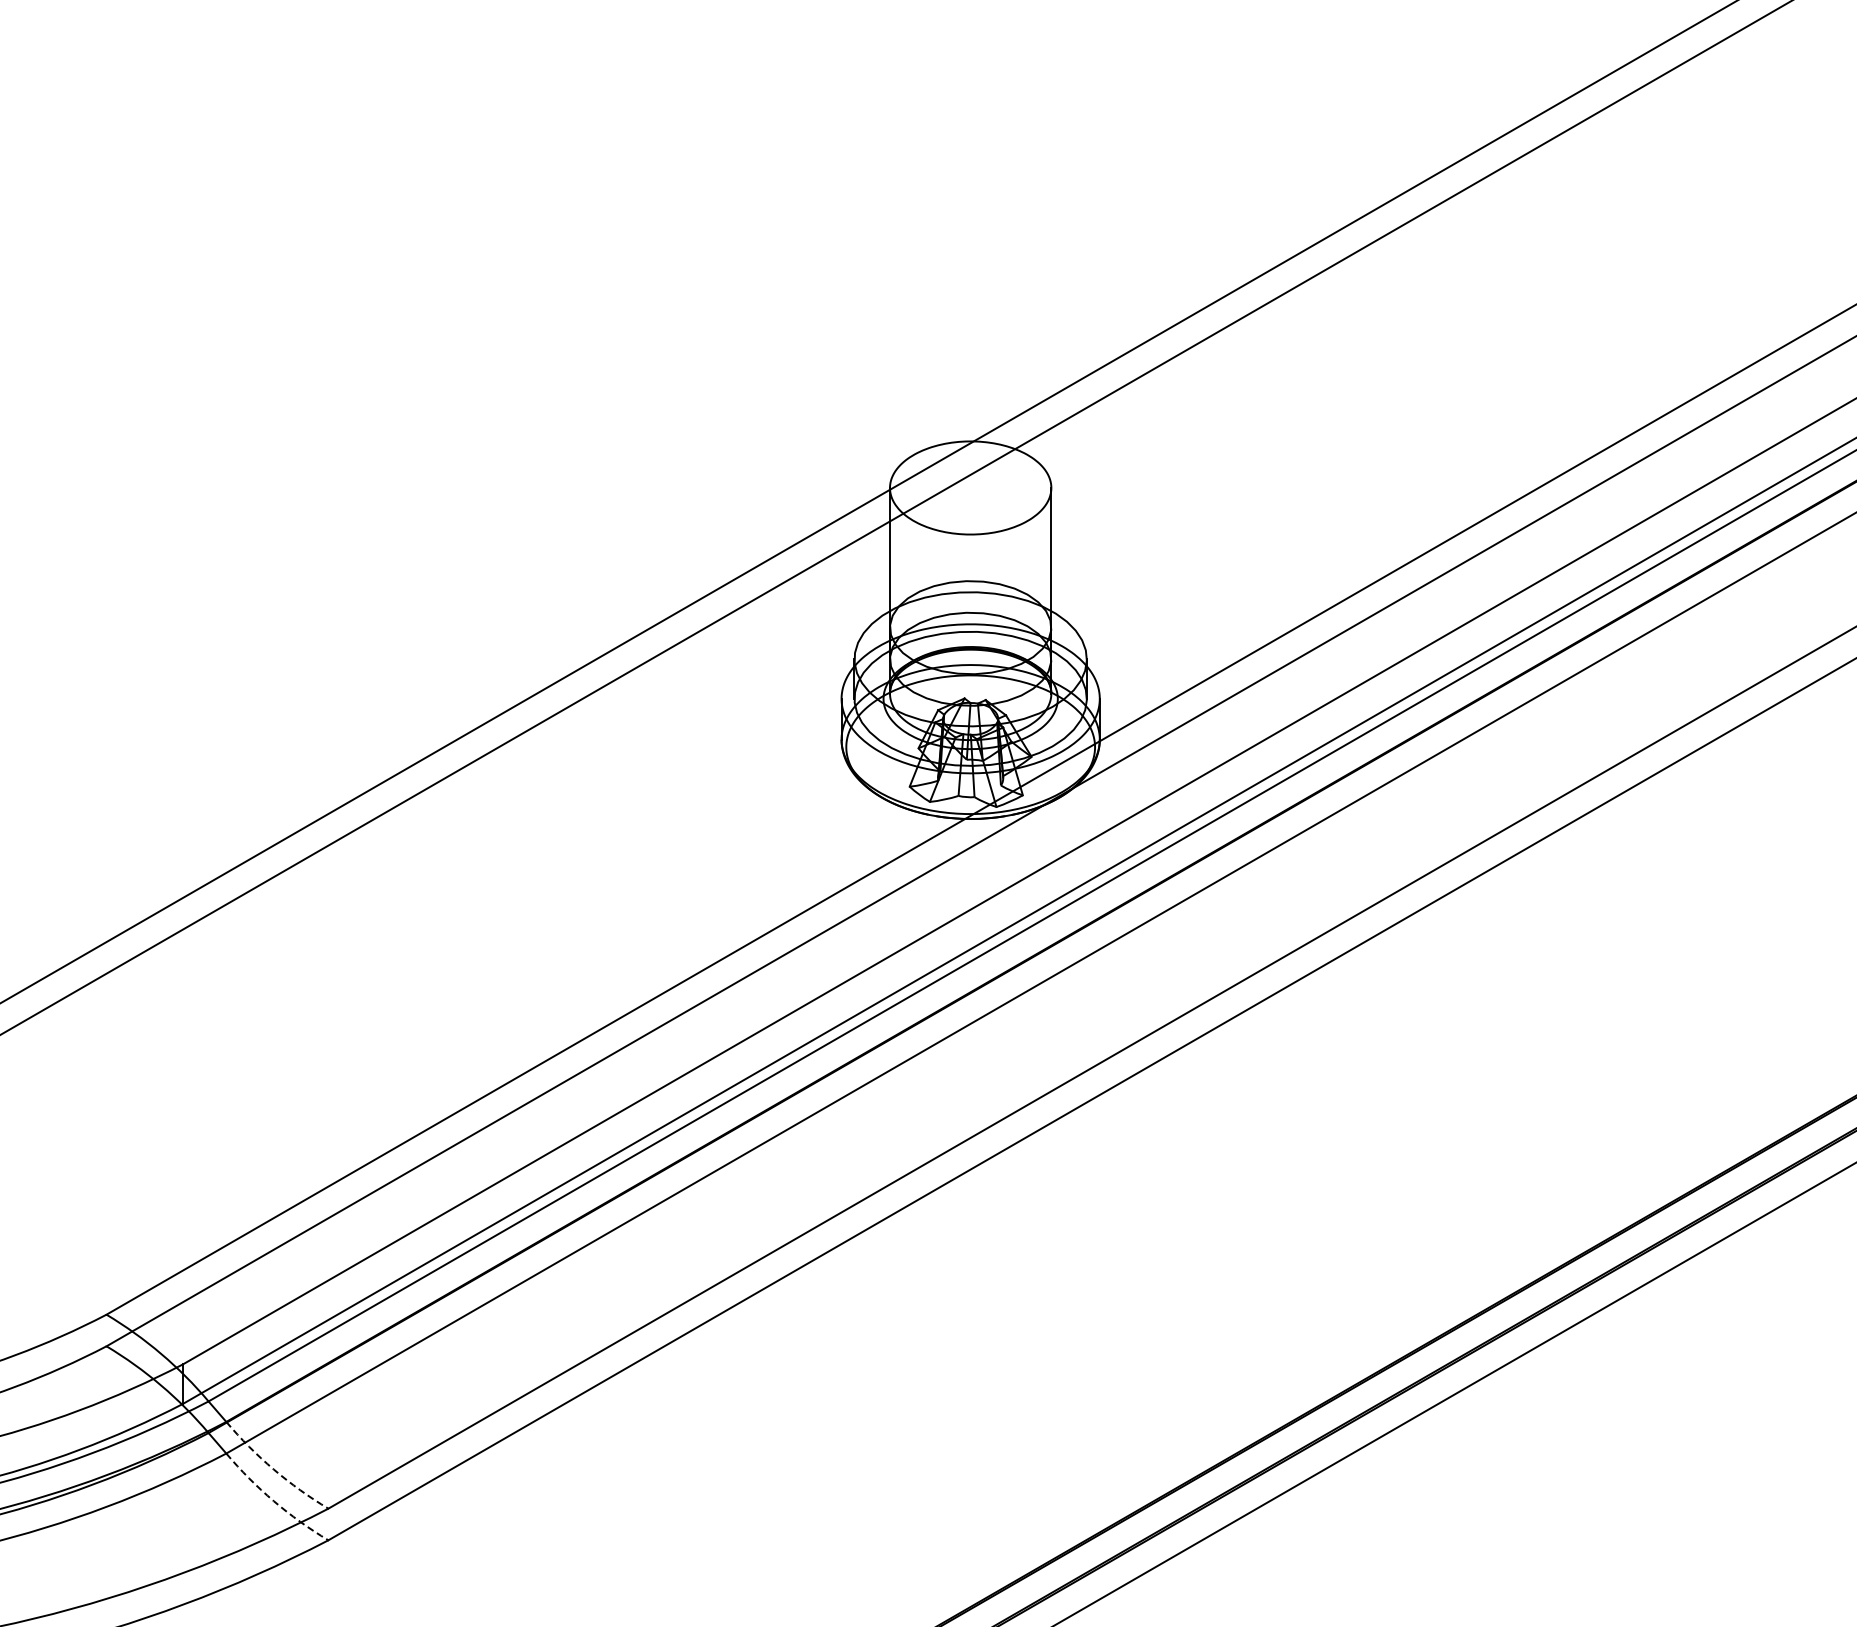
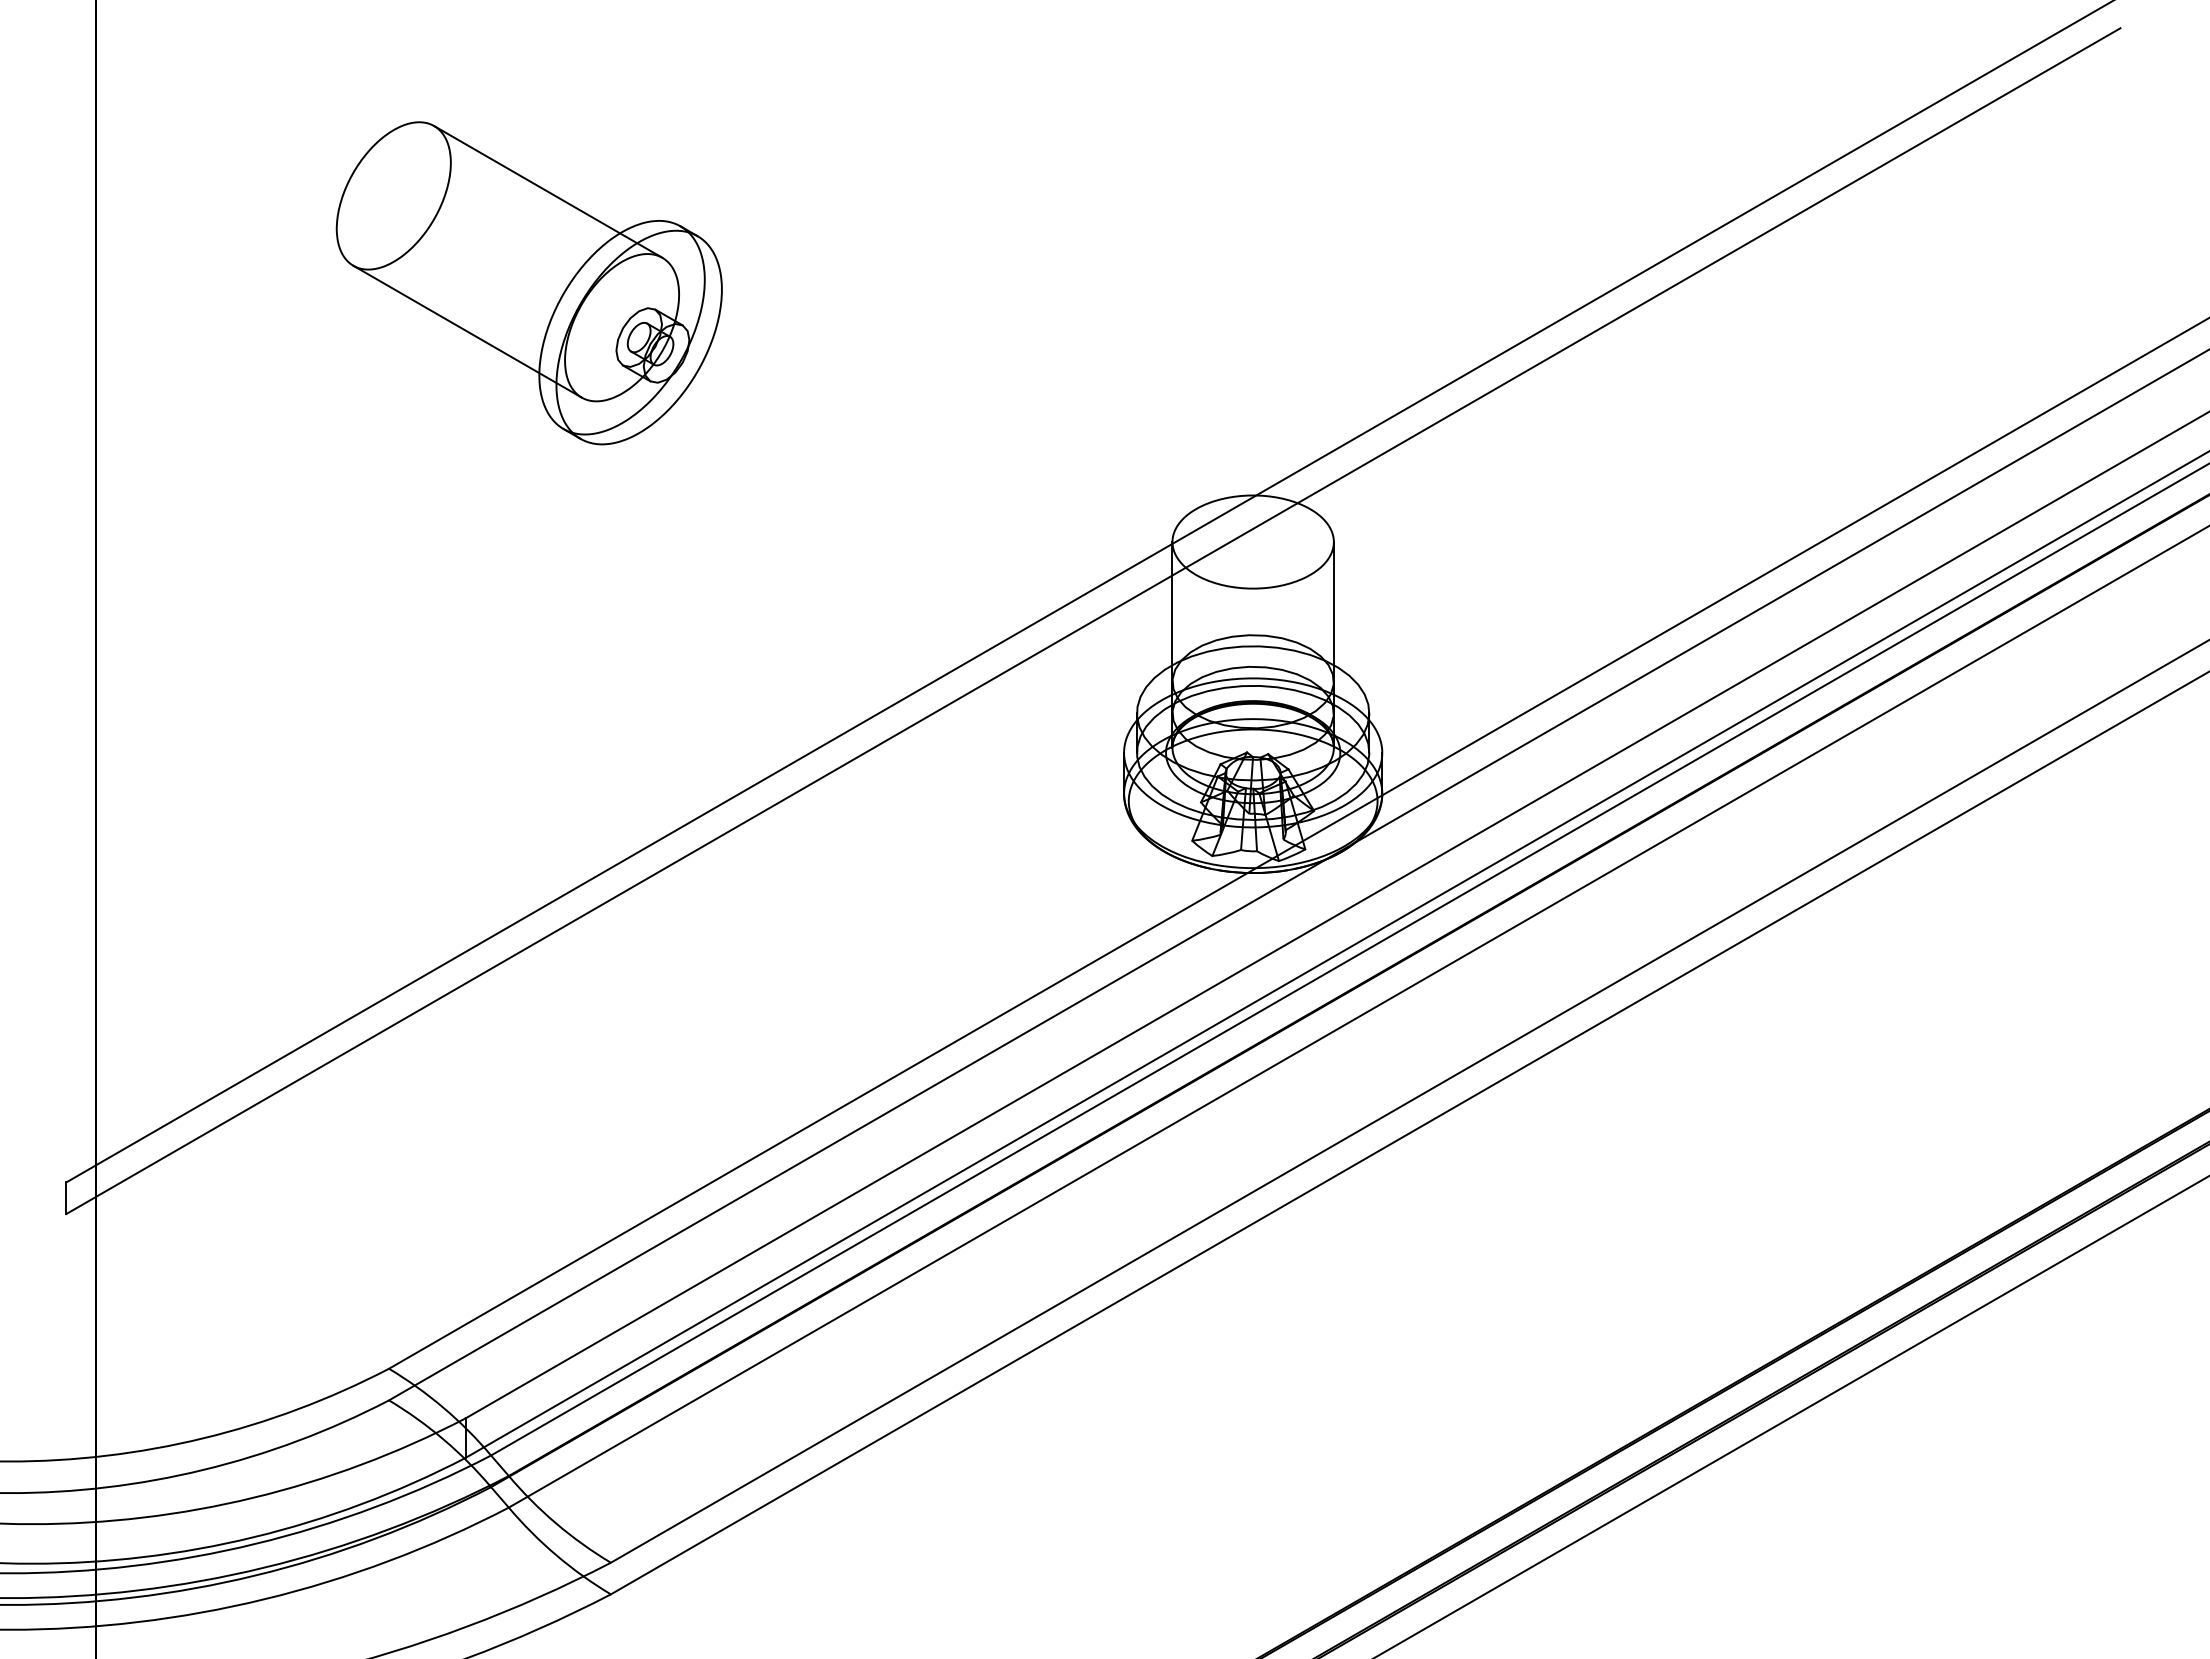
part: (246, 229) -> (528, 283), added
arc: (274, 1469) -> (556, 1523), dashed -> solid
arc: (274, 1501) -> (556, 1555), dashed -> solid

